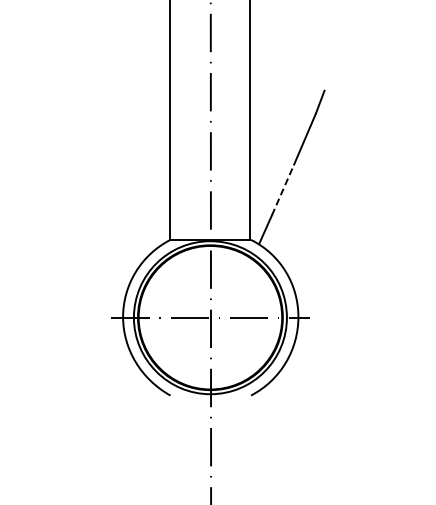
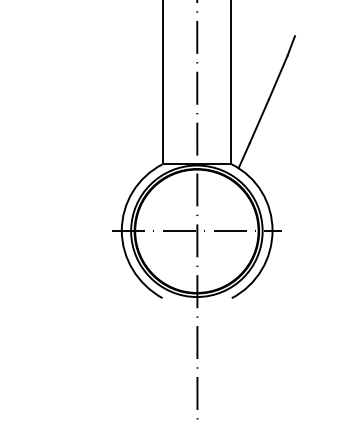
line: (283, 189) -> (259, 121), dashed -> solid

